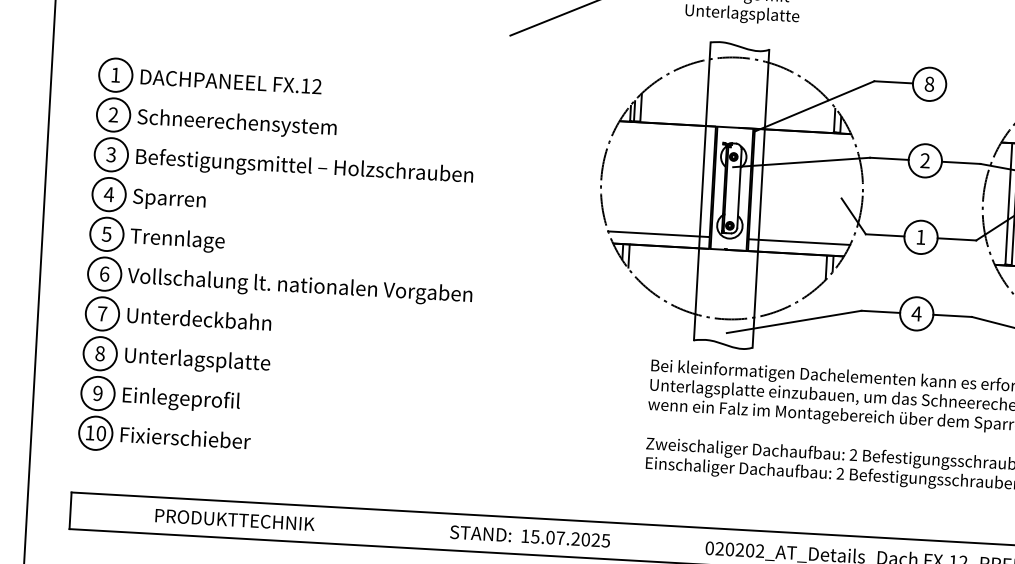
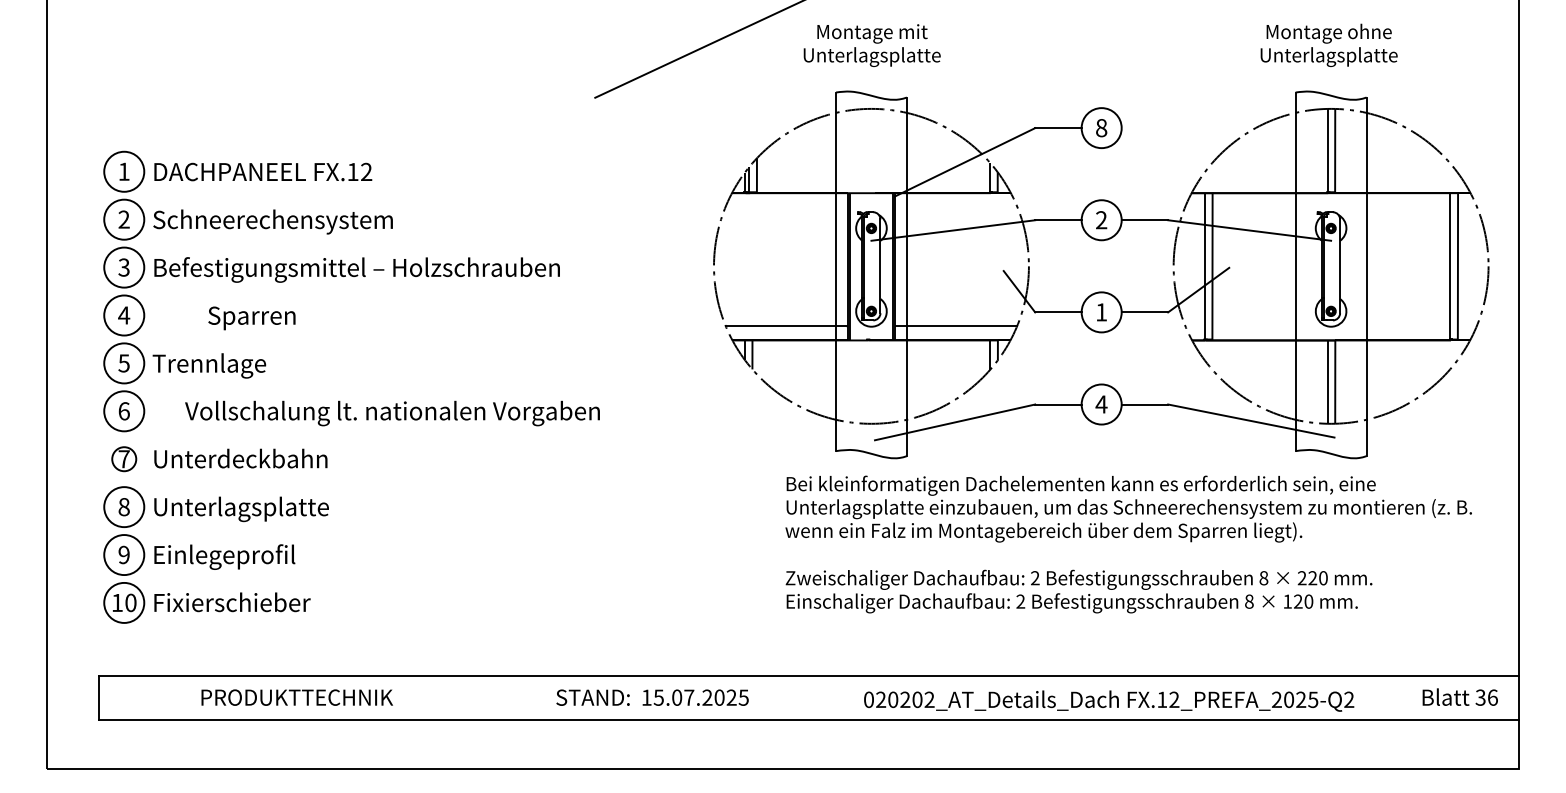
text: (169, 200) -> (251, 318), moved
text: (299, 286) -> (392, 413), moved
circle: (102, 314) -> (124, 459), size x0.6

